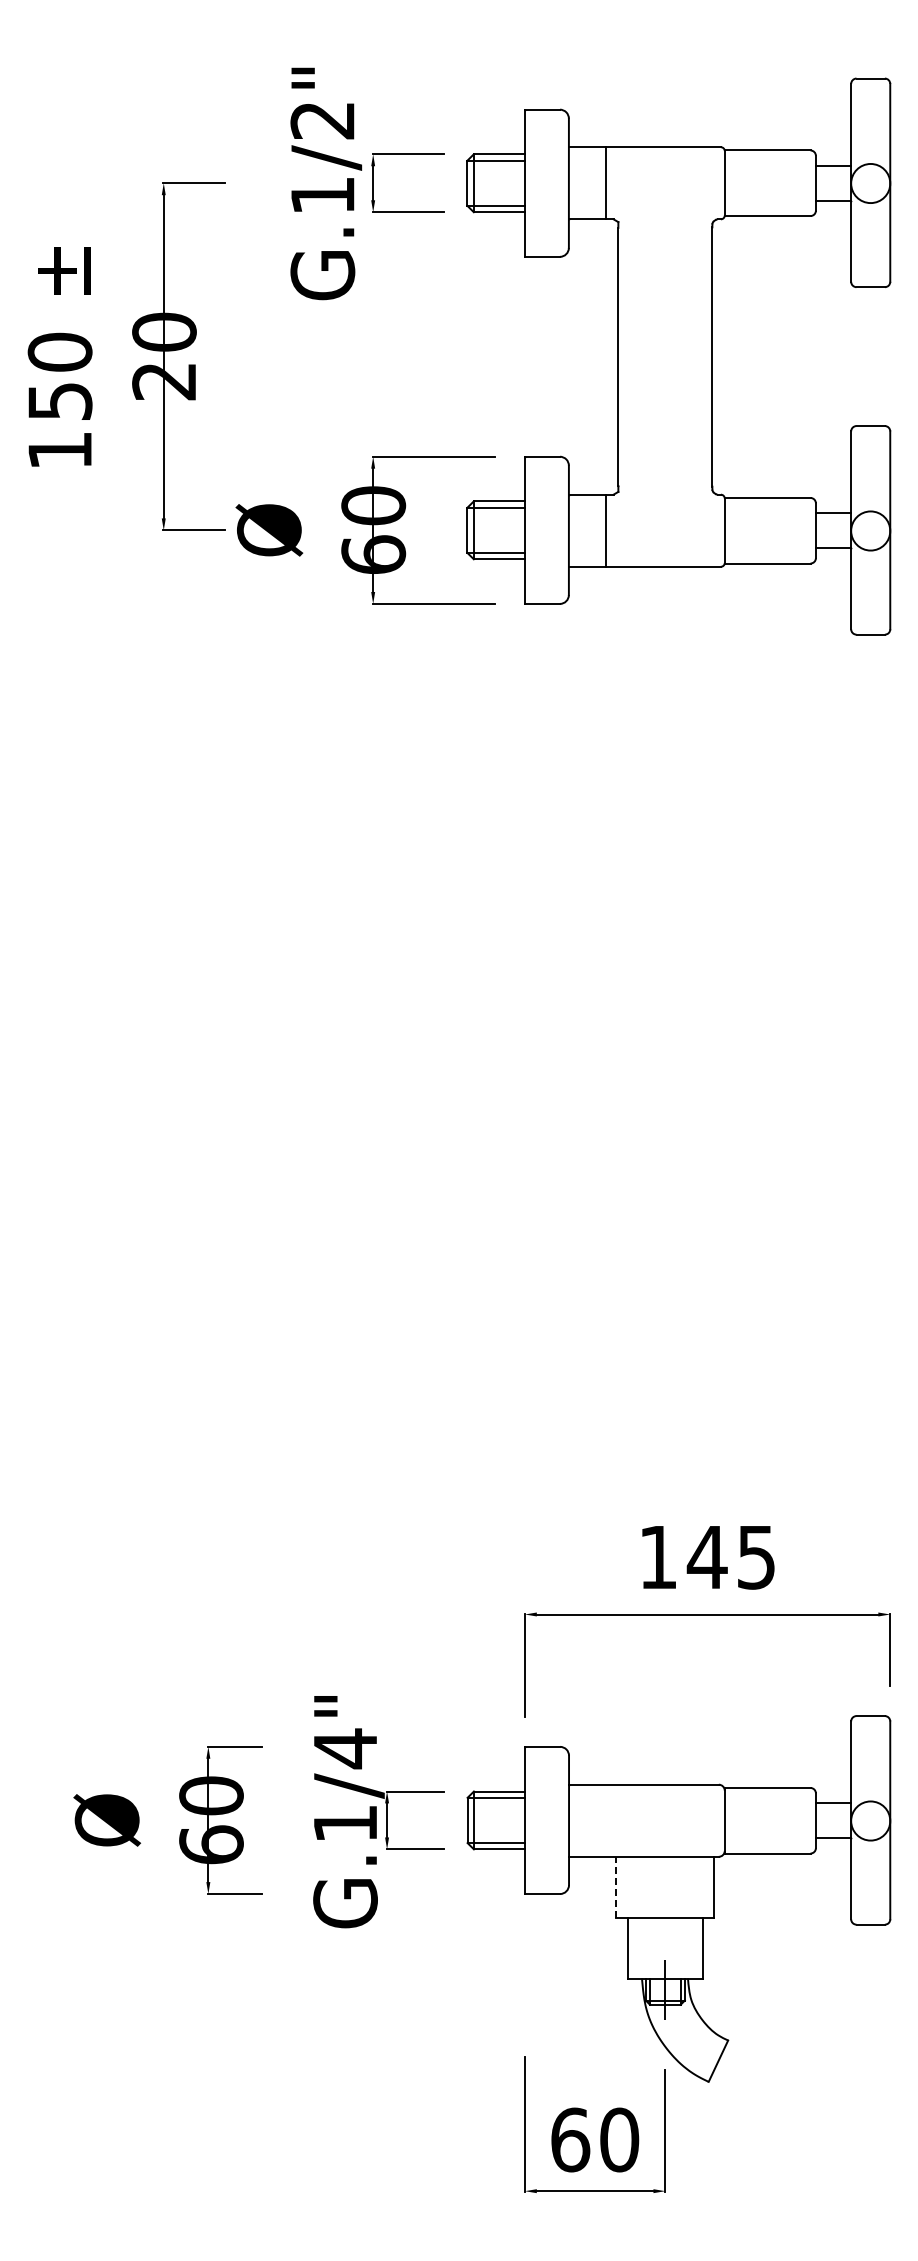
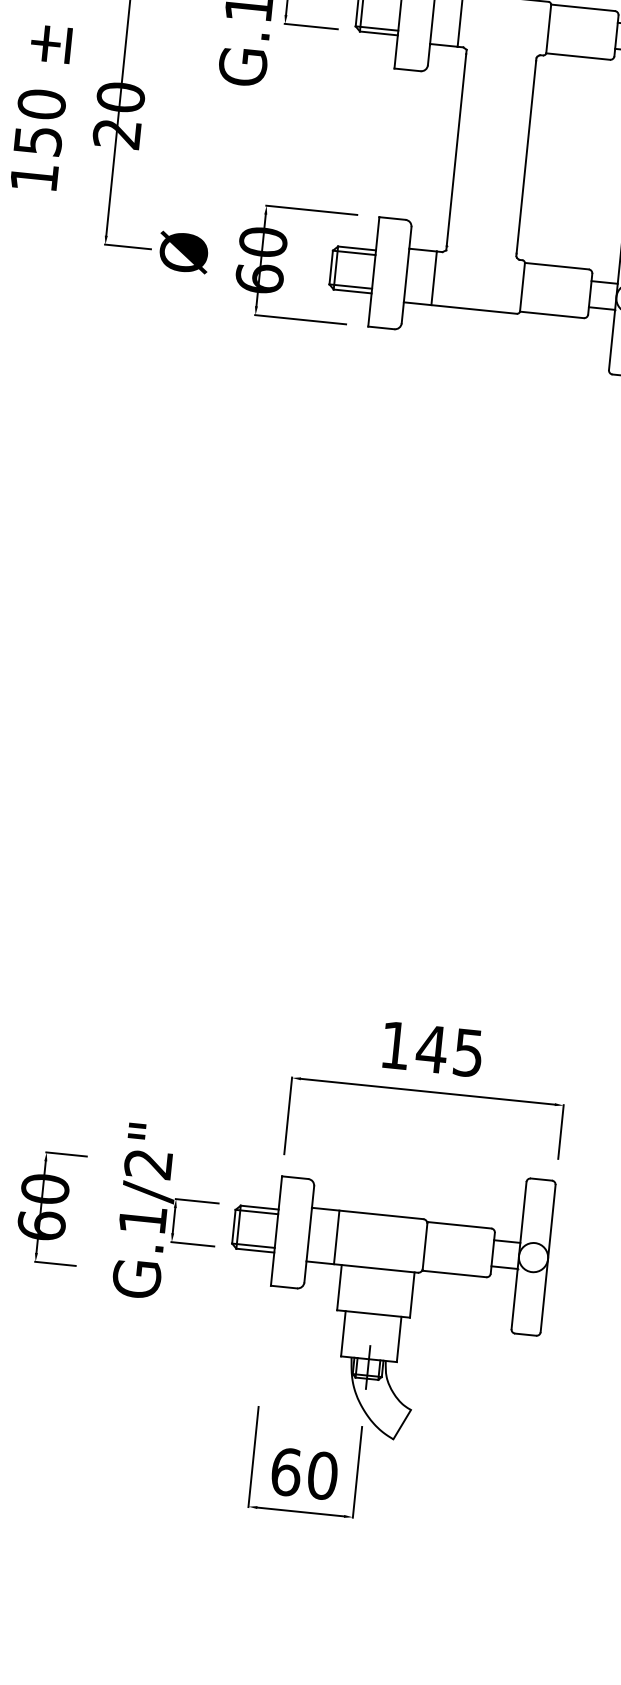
text: (344, 1748) -> (147, 1163), G.1/4" -> G.1/2"
line: (605, 1820) -> (336, 1237), added
line: (616, 1886) -> (339, 1287), dashed -> solid

